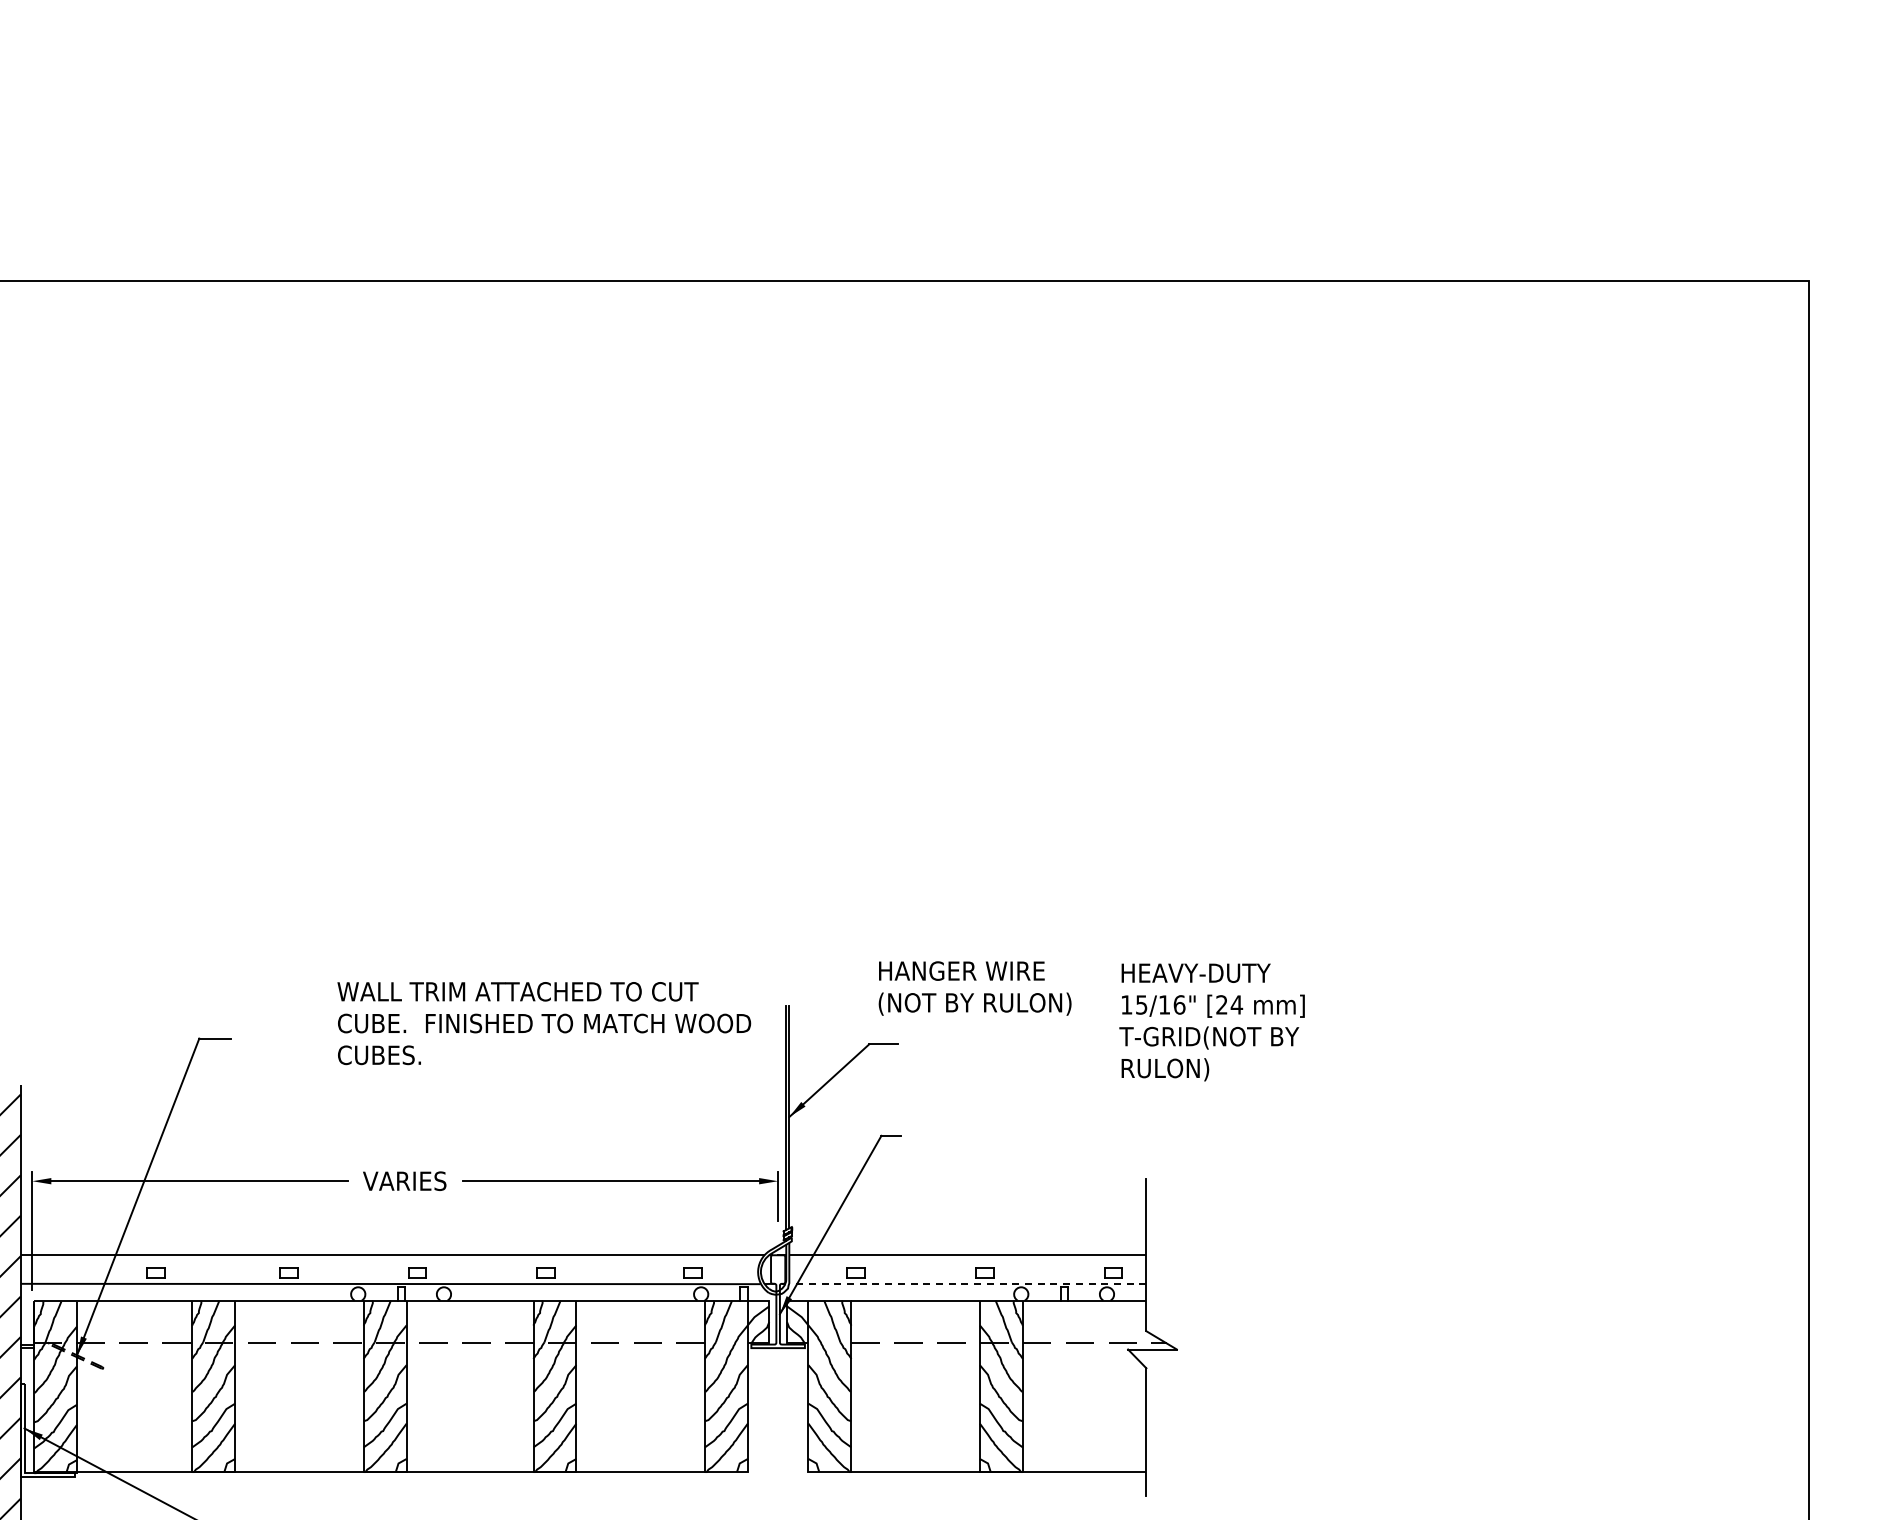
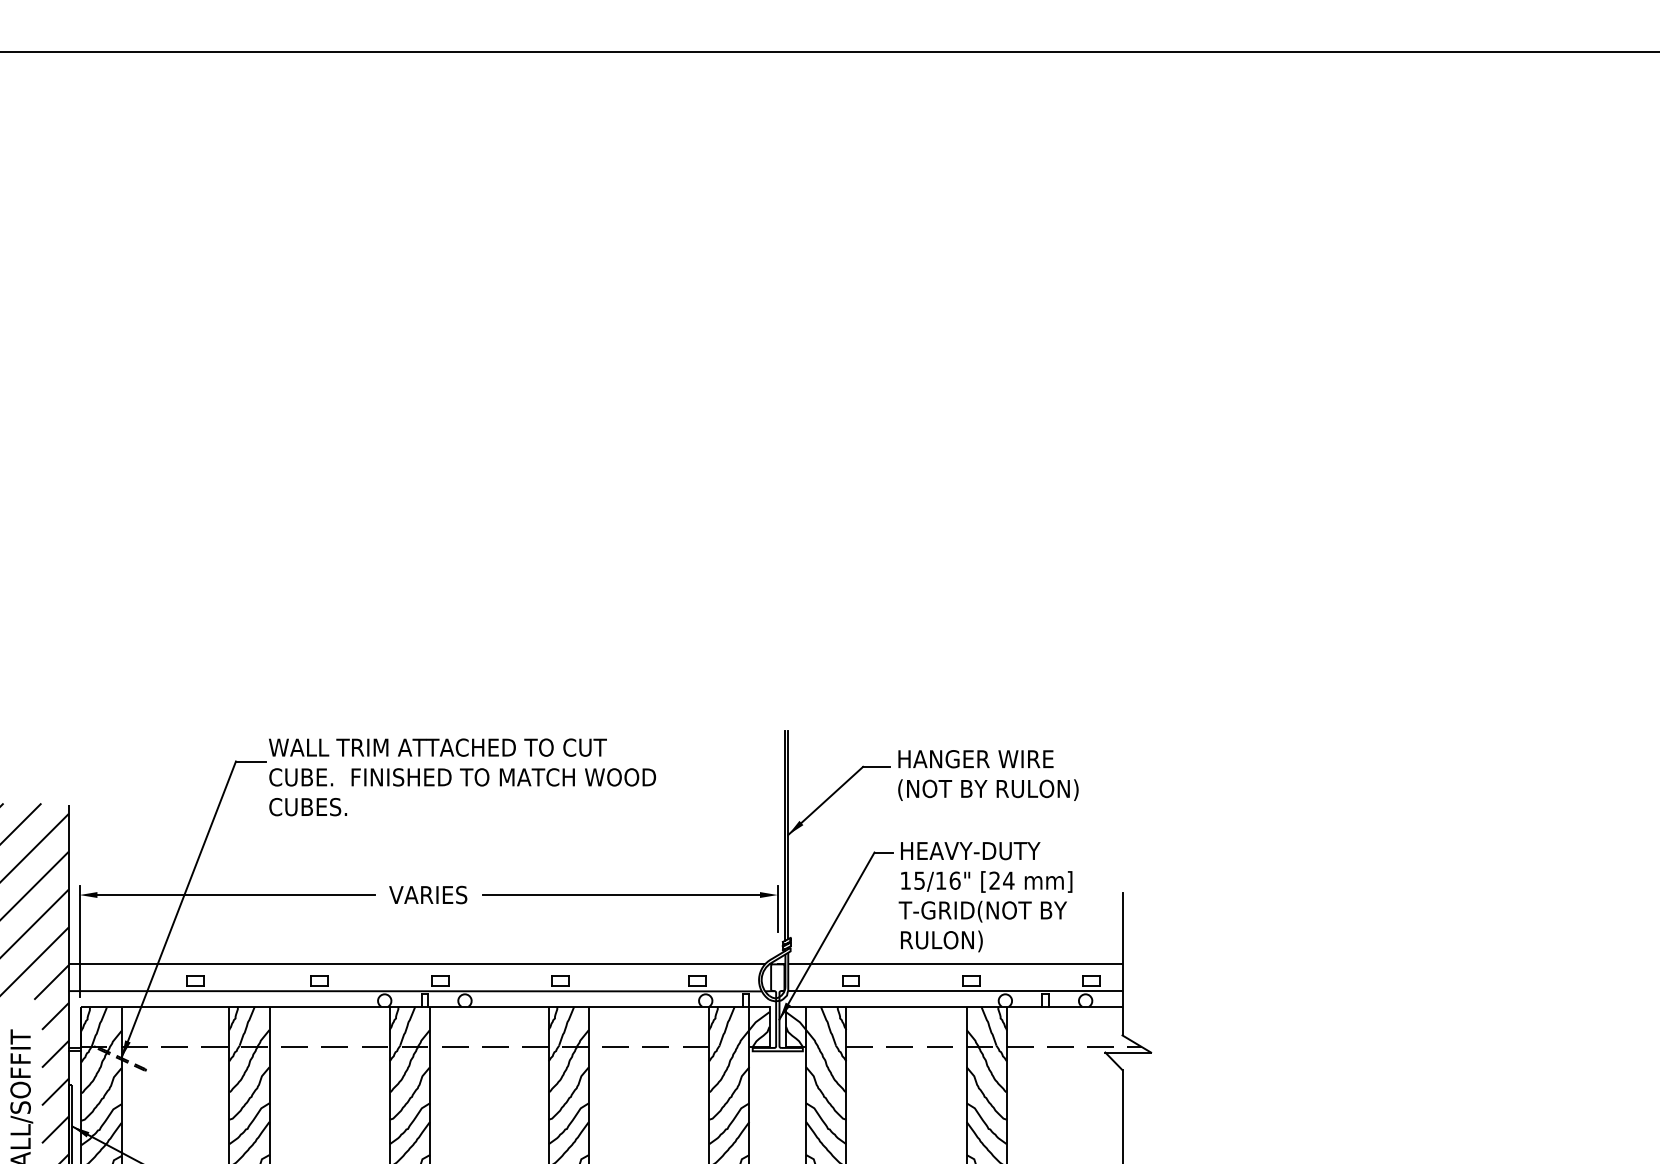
text: (974, 988) -> (987, 775), moved
text: (1211, 1022) -> (985, 897), moved
text: (544, 1023) -> (462, 777), moved
line: (967, 1283) -> (955, 990), dashed -> solid

